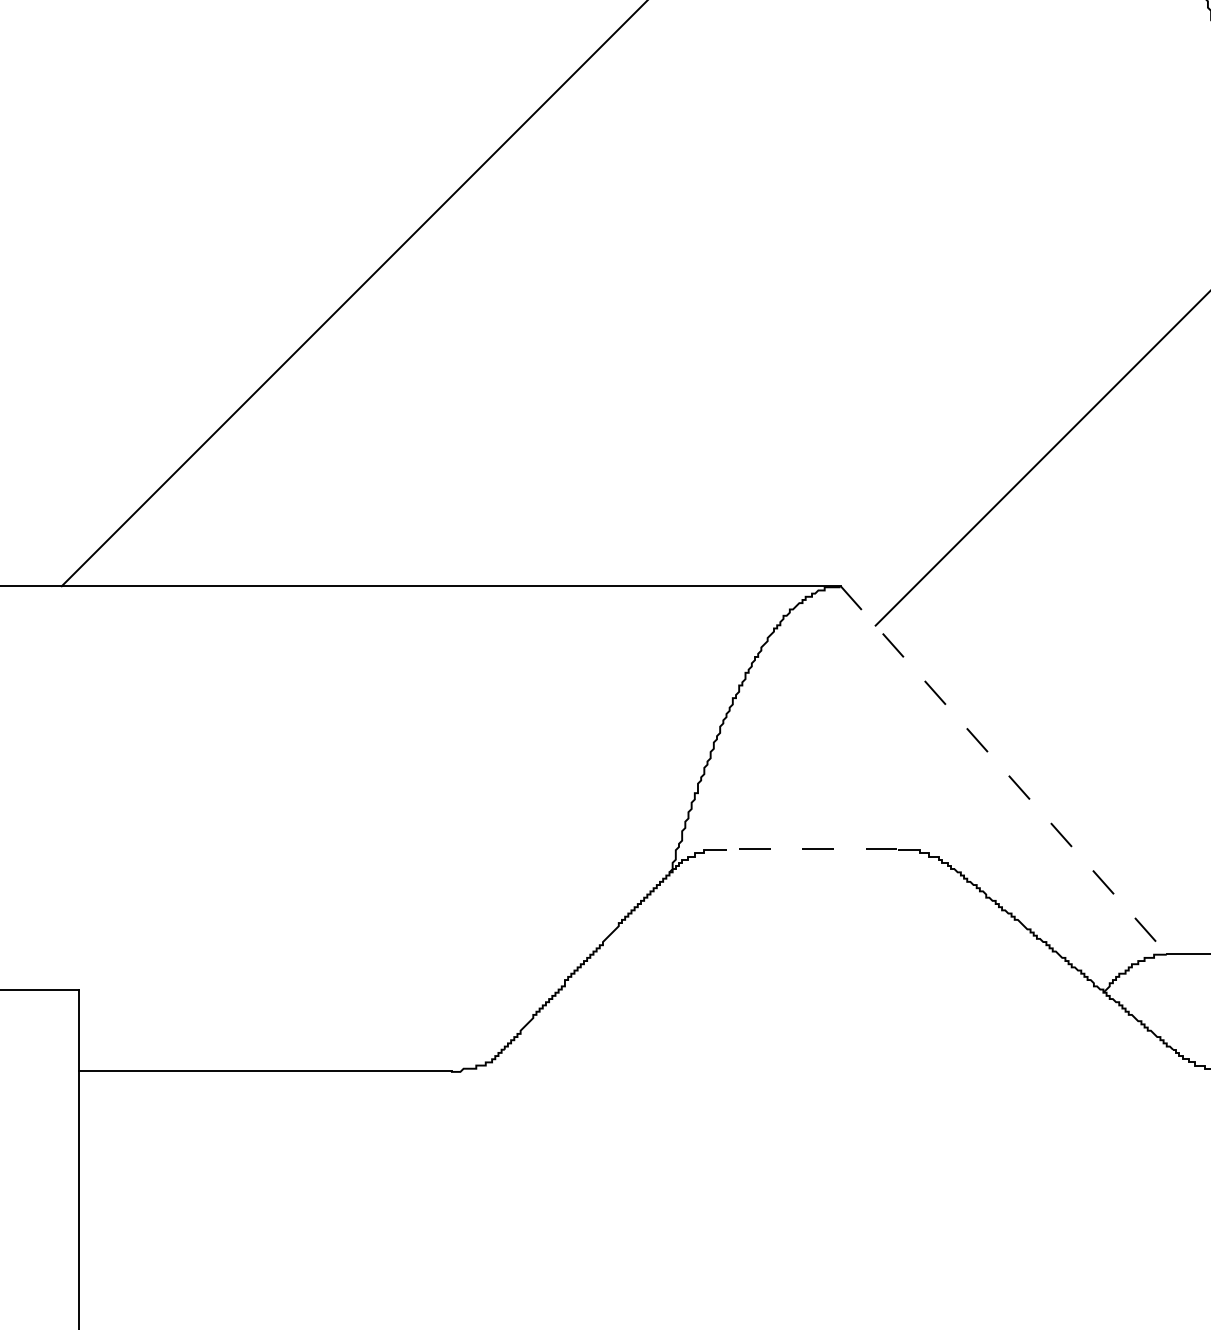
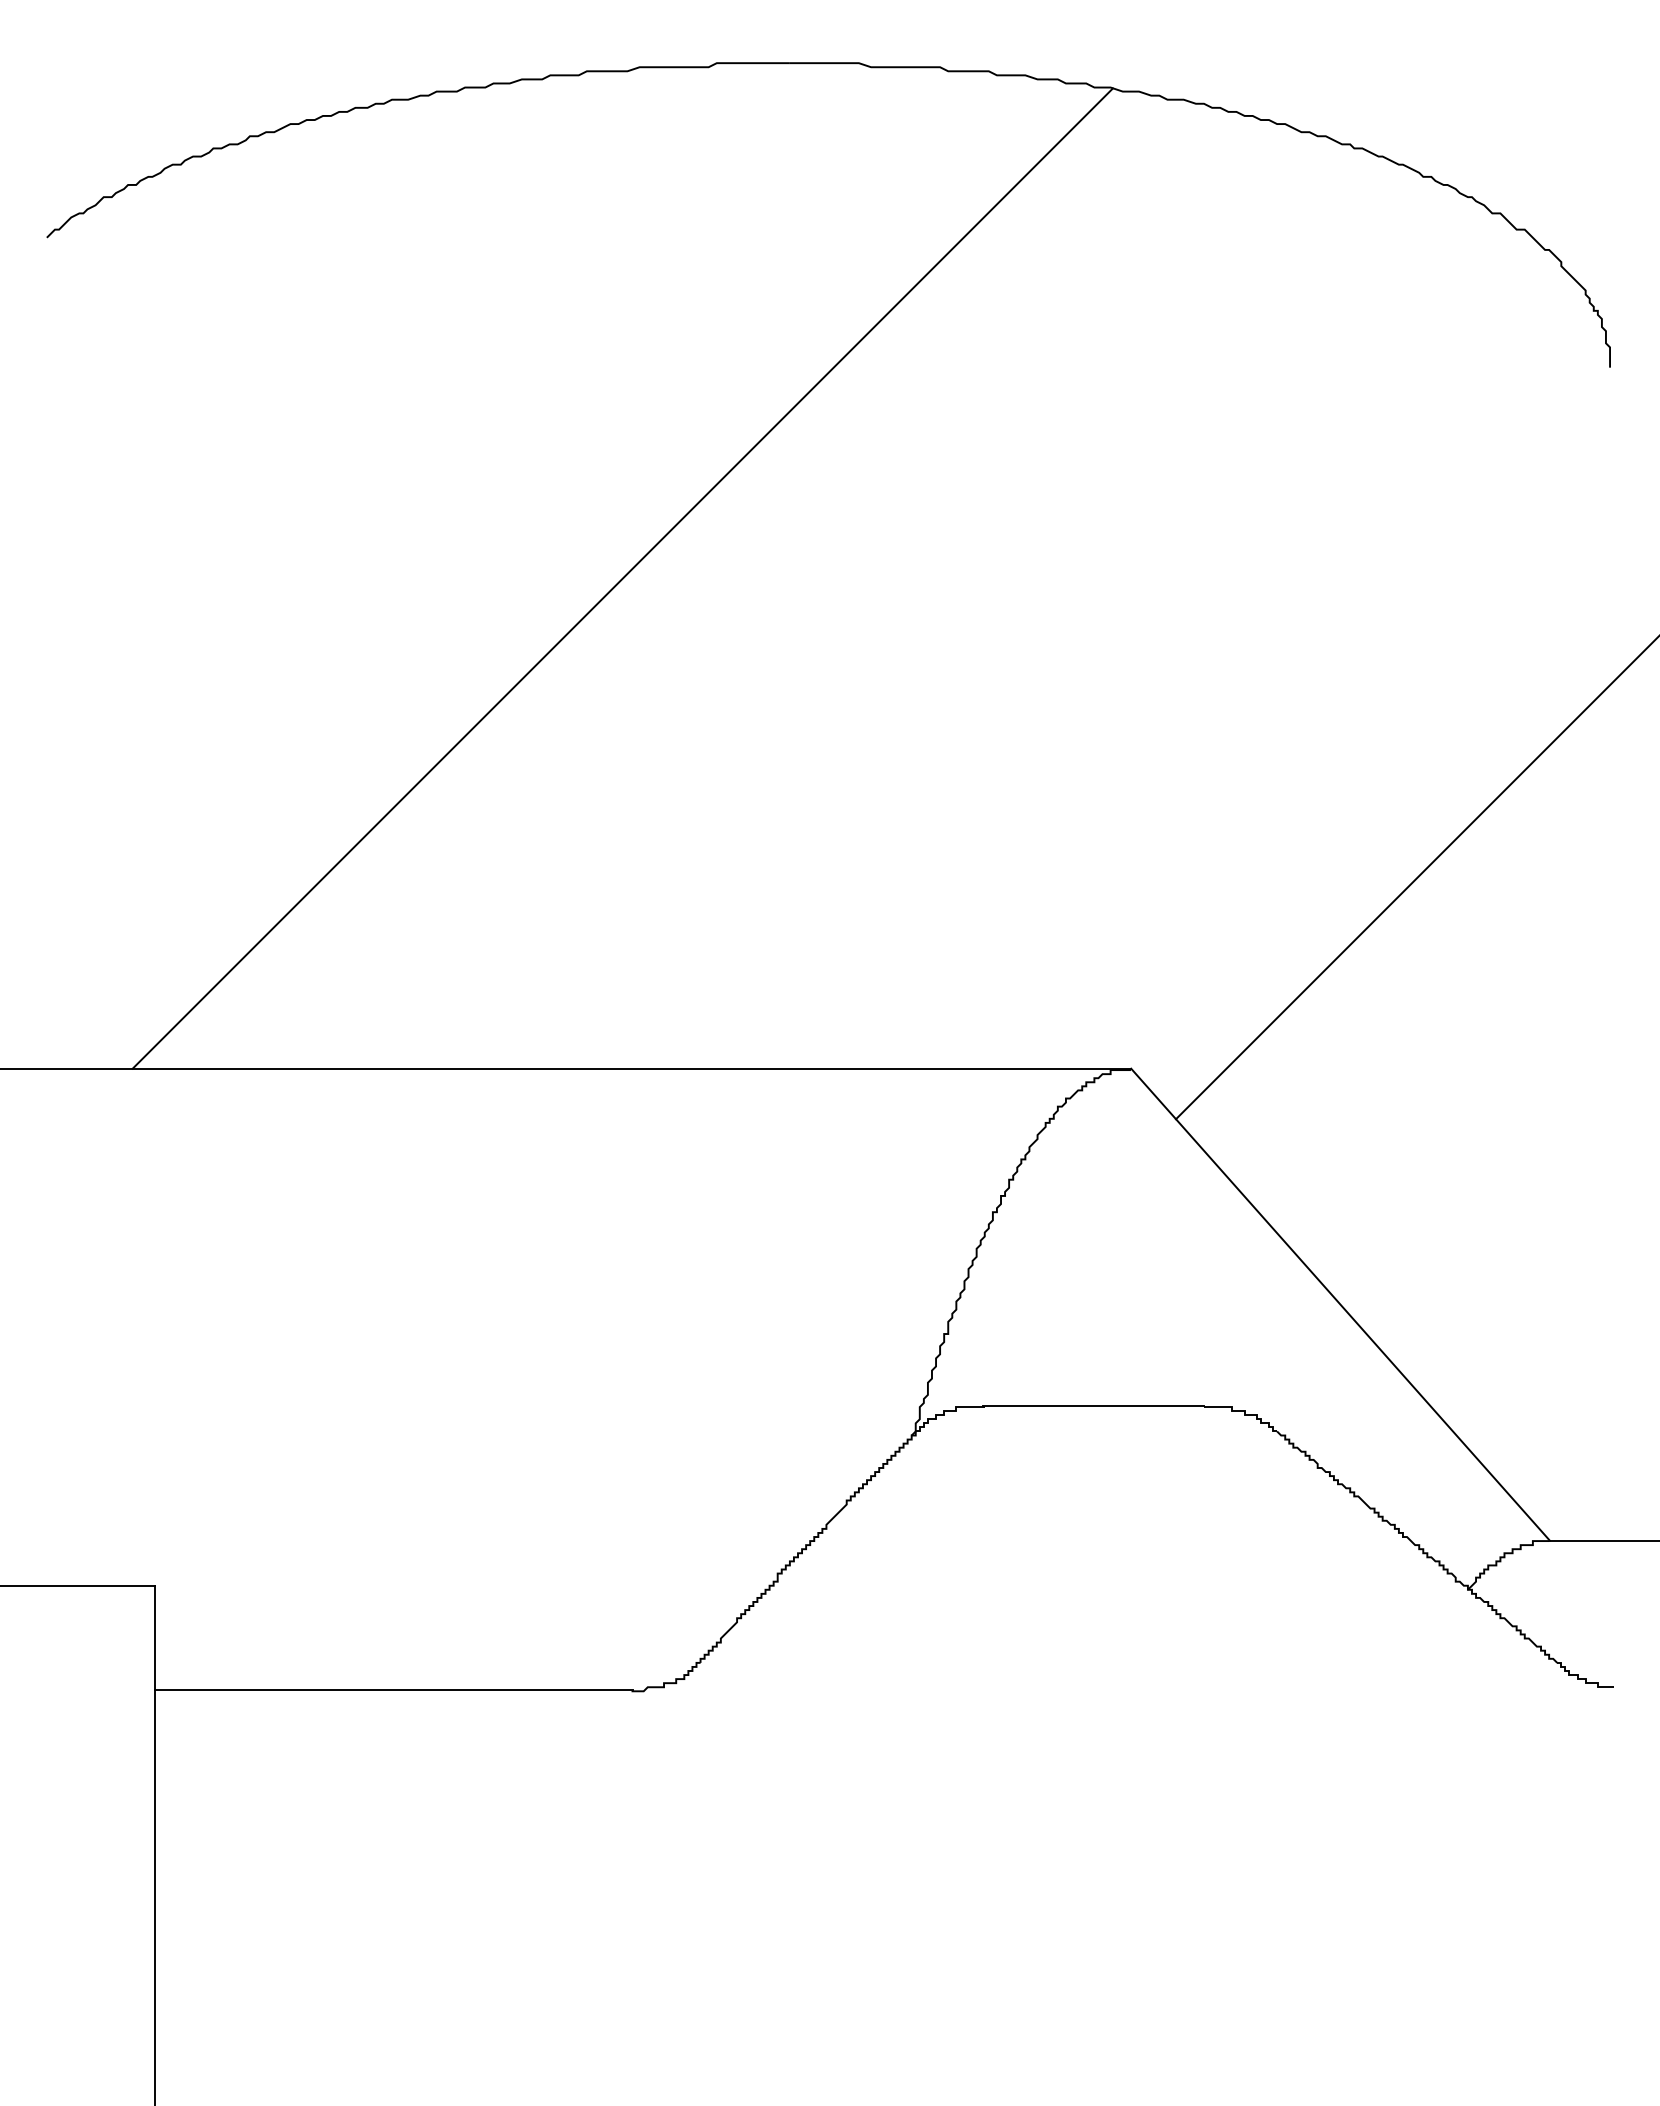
line: (1004, 770) -> (1340, 1305), dashed -> solid
line: (810, 848) -> (1092, 1405), dashed -> solid

